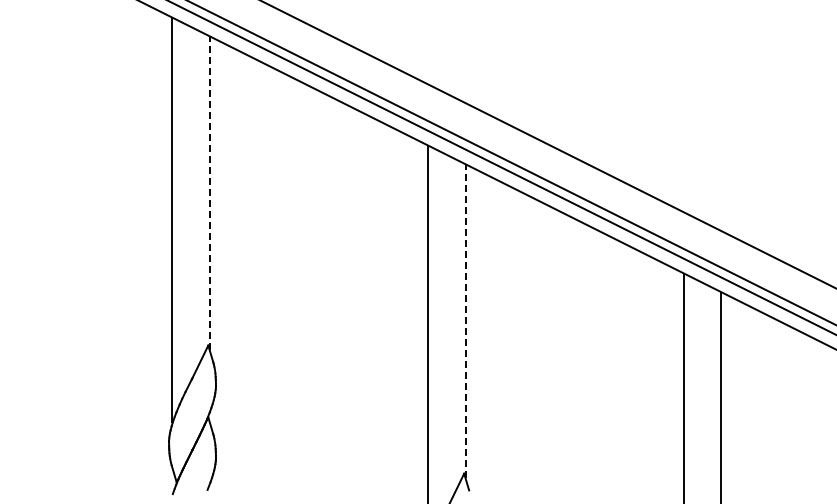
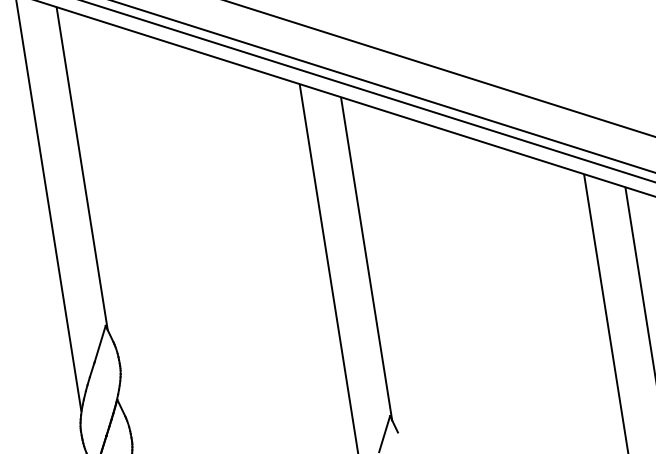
line: (209, 193) -> (82, 169), dashed -> solid
line: (465, 321) -> (366, 259), dashed -> solid

